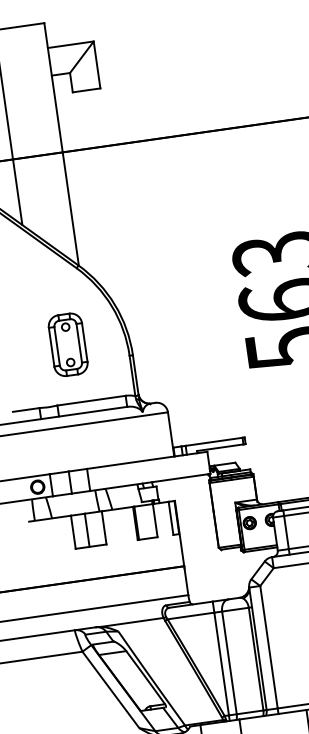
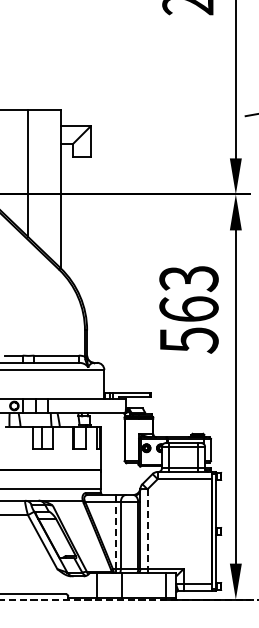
part: (67, 344) -> (46, 317), removed
line: (269, 647) -> (147, 529), solid -> dashed
line: (221, 663) -> (115, 535), solid -> dashed

